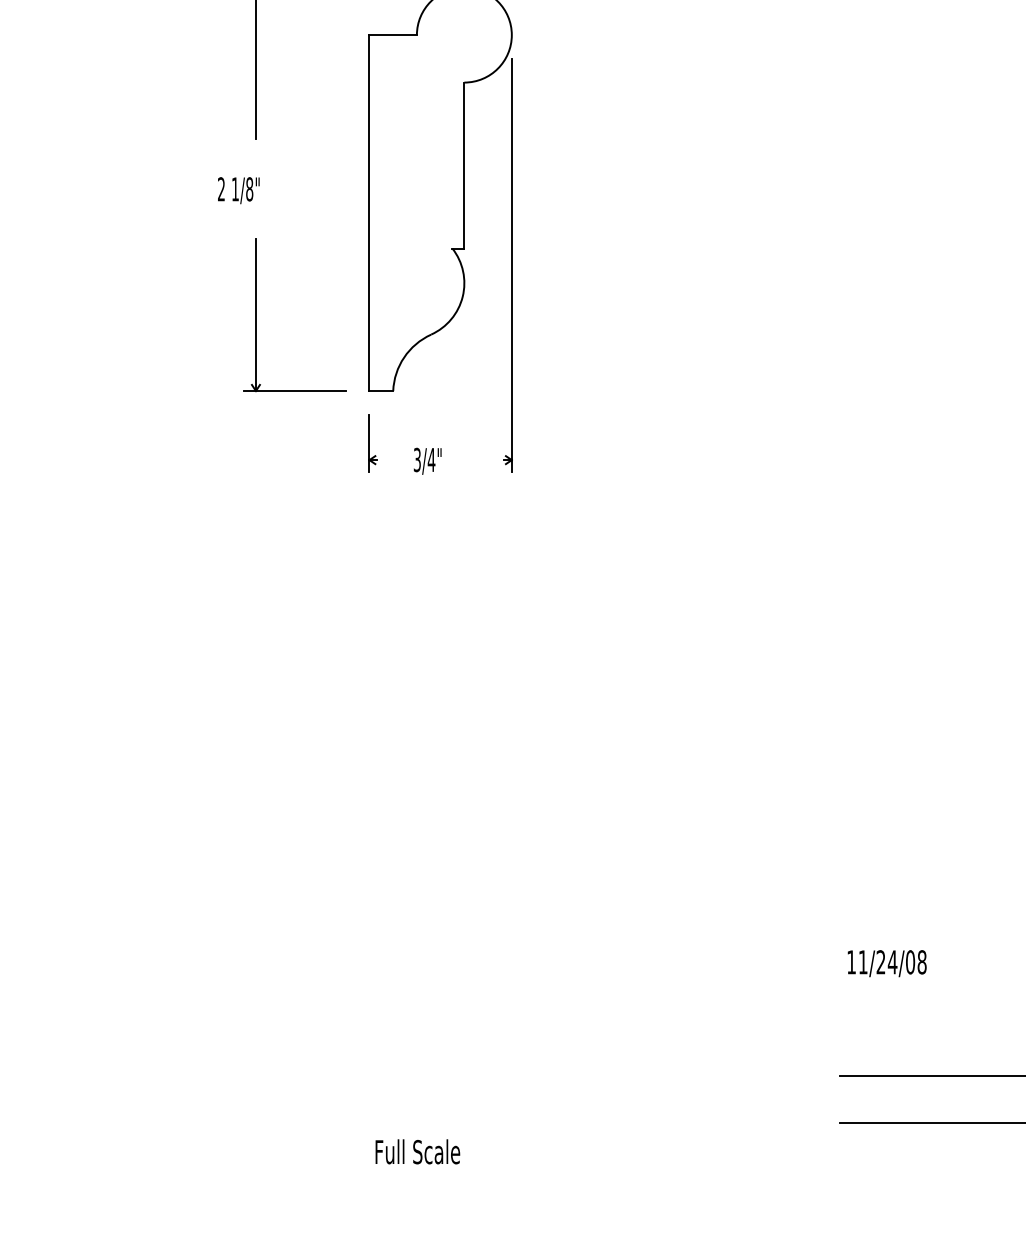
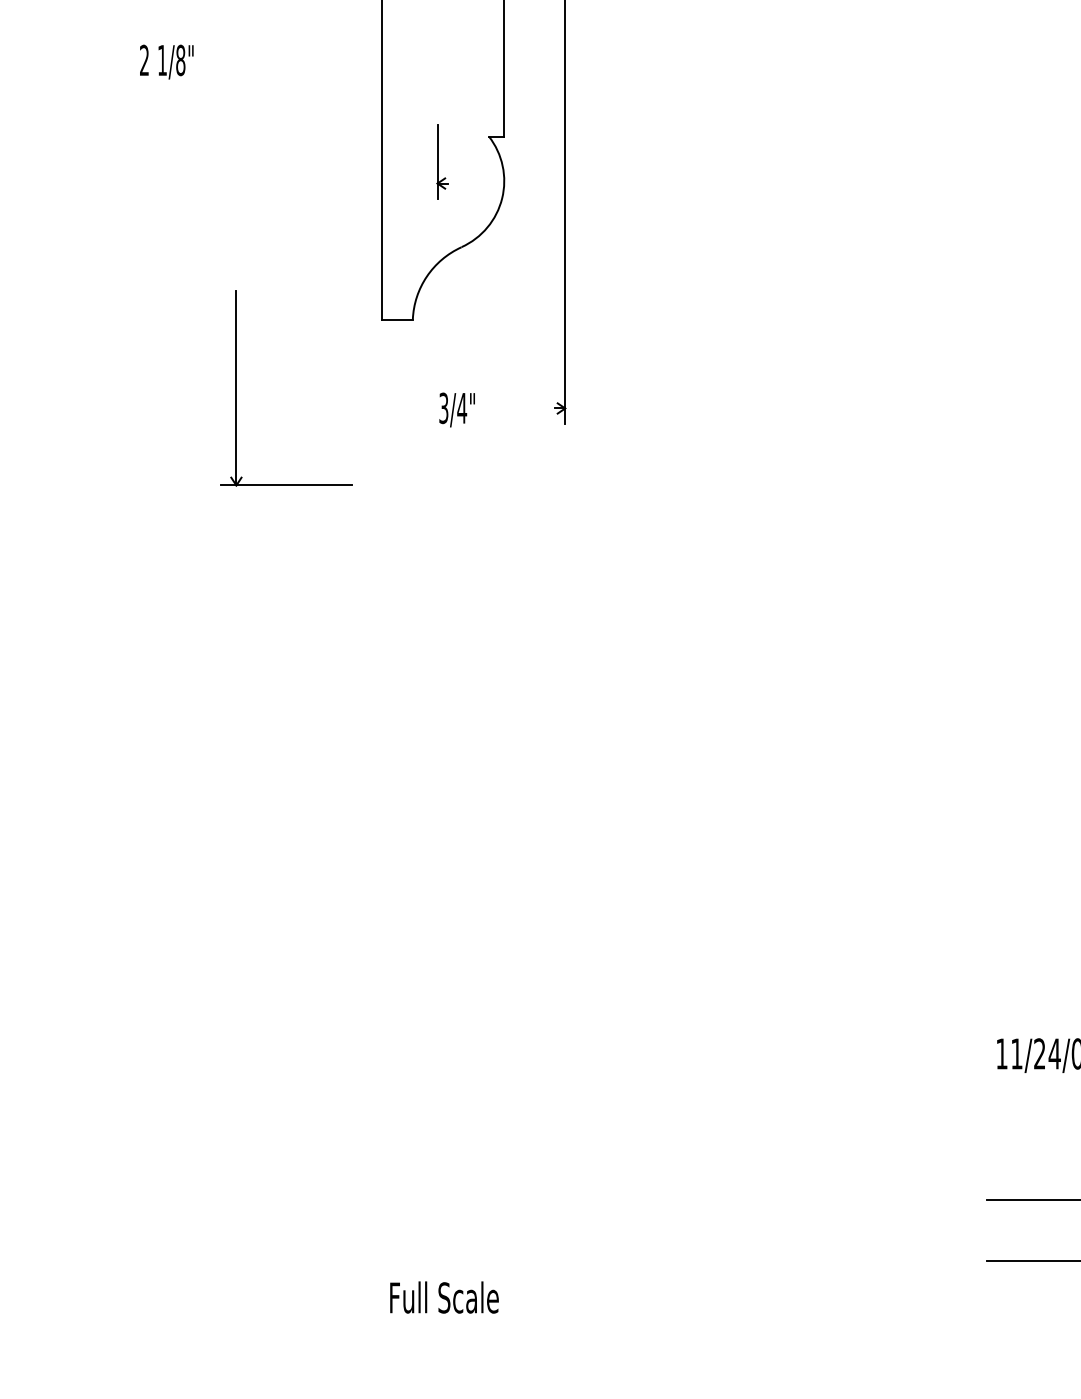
text: (238, 190) -> (166, 61), moved
part: (256, 315) -> (237, 388), moved
part: (372, 443) -> (441, 162), moved

